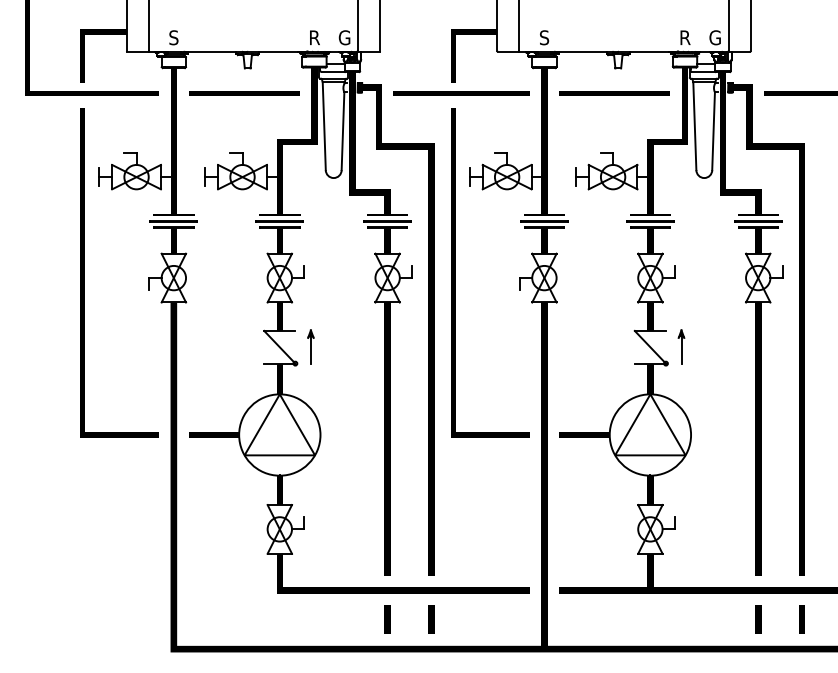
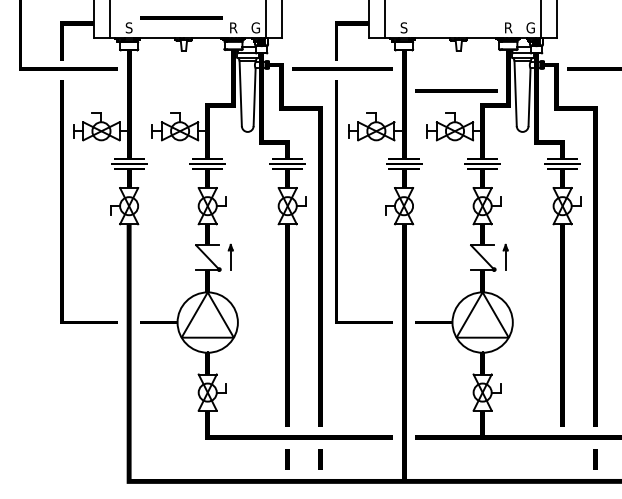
line: (244, 92) -> (181, 17), moved
line: (615, 92) -> (456, 90), moved
line: (758, 619) -> (562, 459), removed

